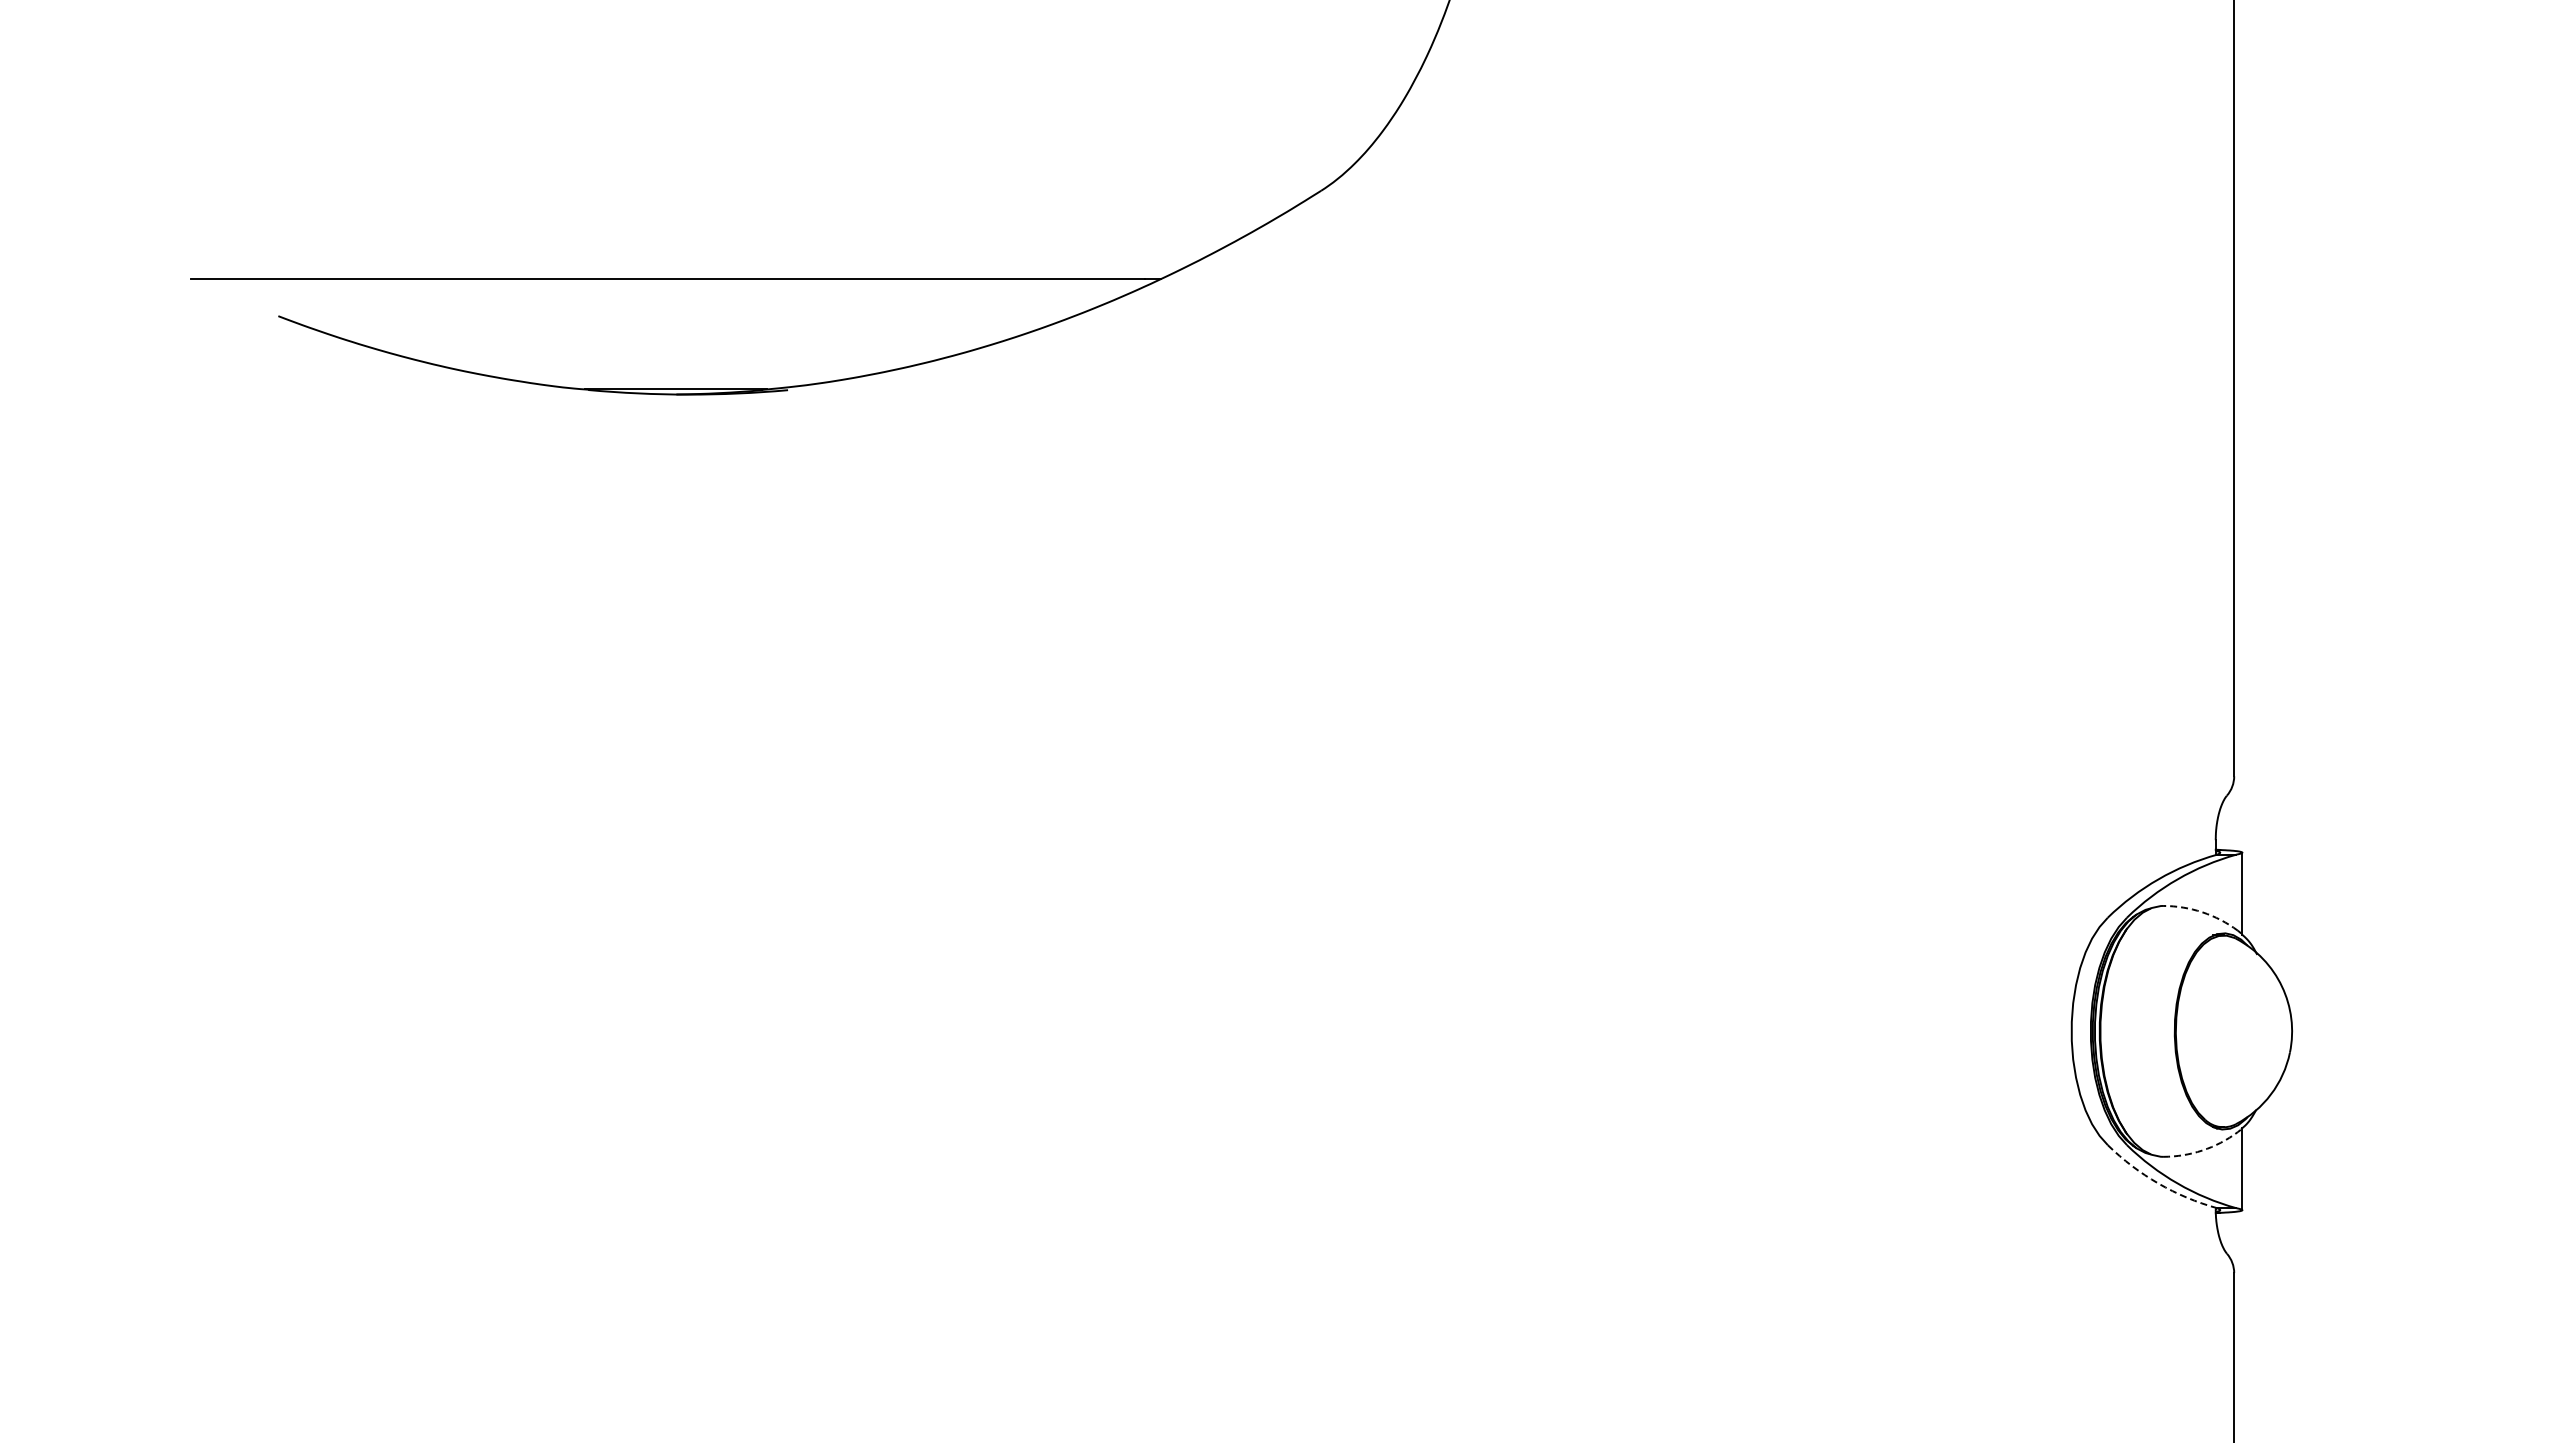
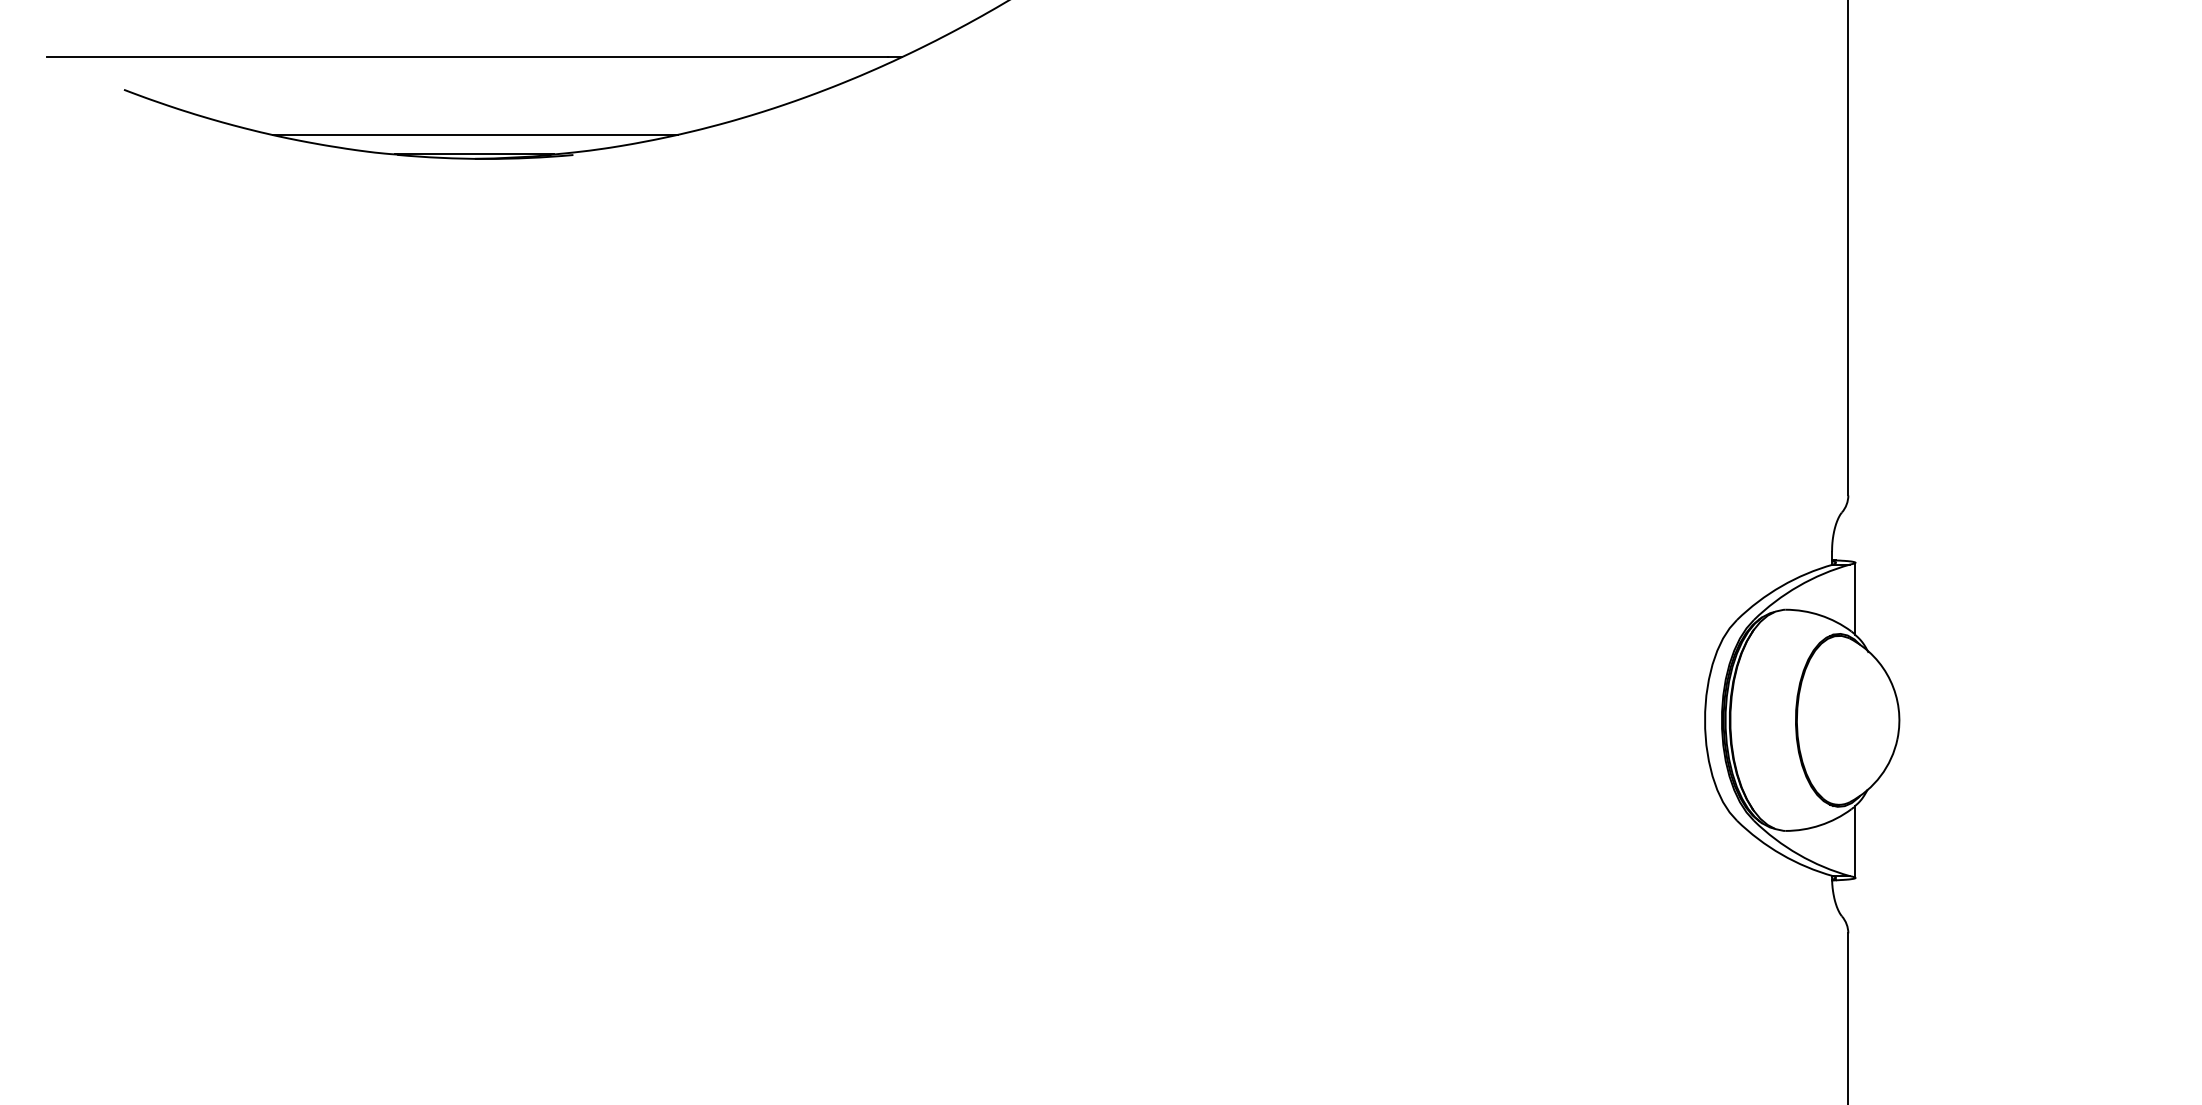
line: (676, 367) -> (475, 135), added
arc: (2202, 912) -> (1820, 615), dashed -> solid
arc: (2202, 1150) -> (1820, 825), dashed -> solid
arc: (2158, 1183) -> (1781, 854), dashed -> solid

